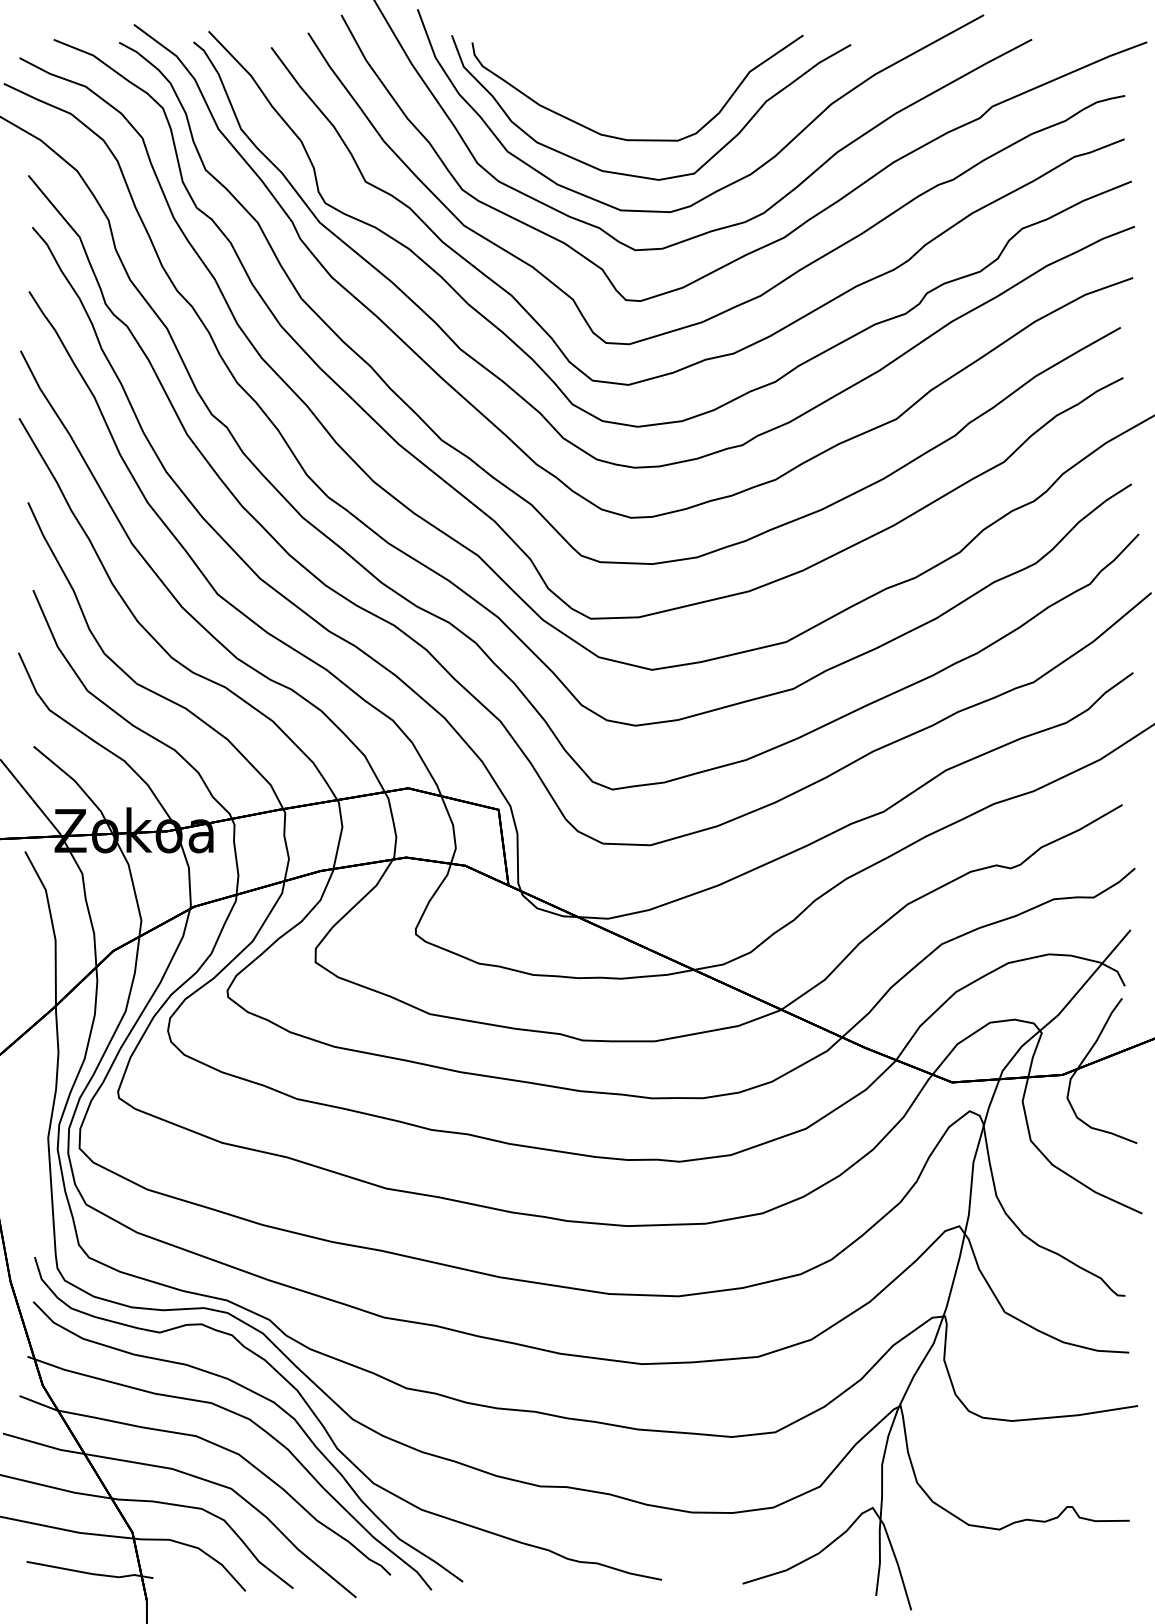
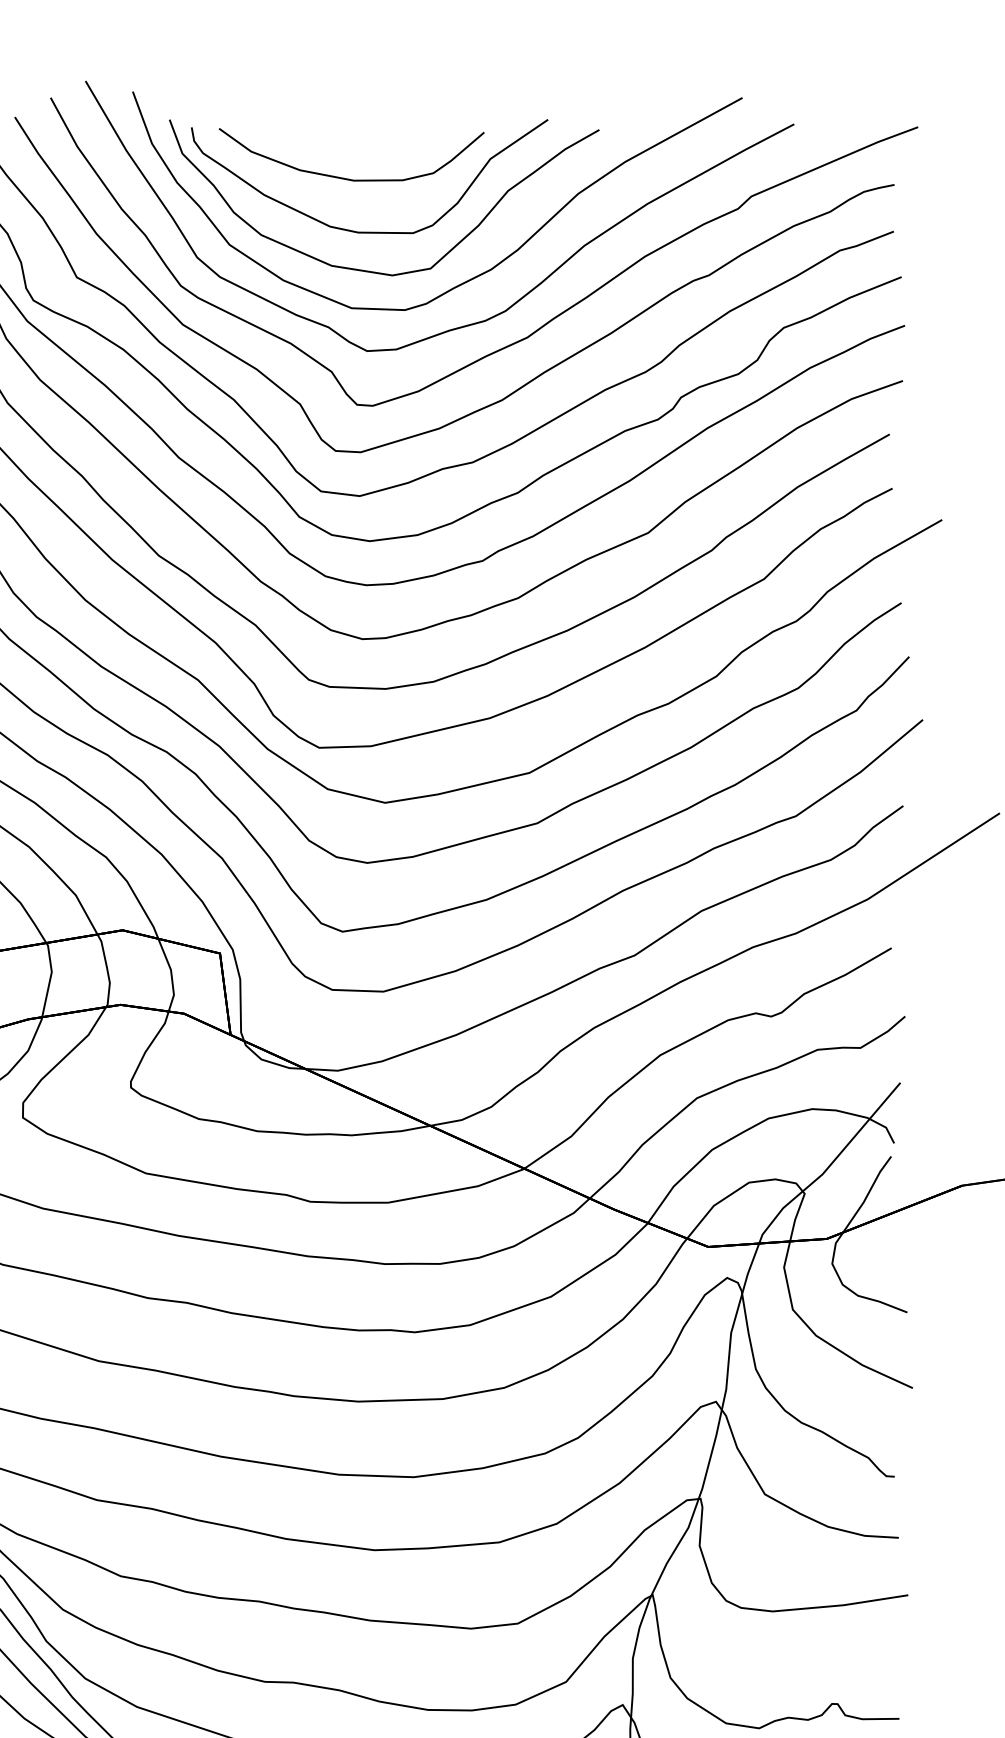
curve: (616, 89) -> (346, 178), added

